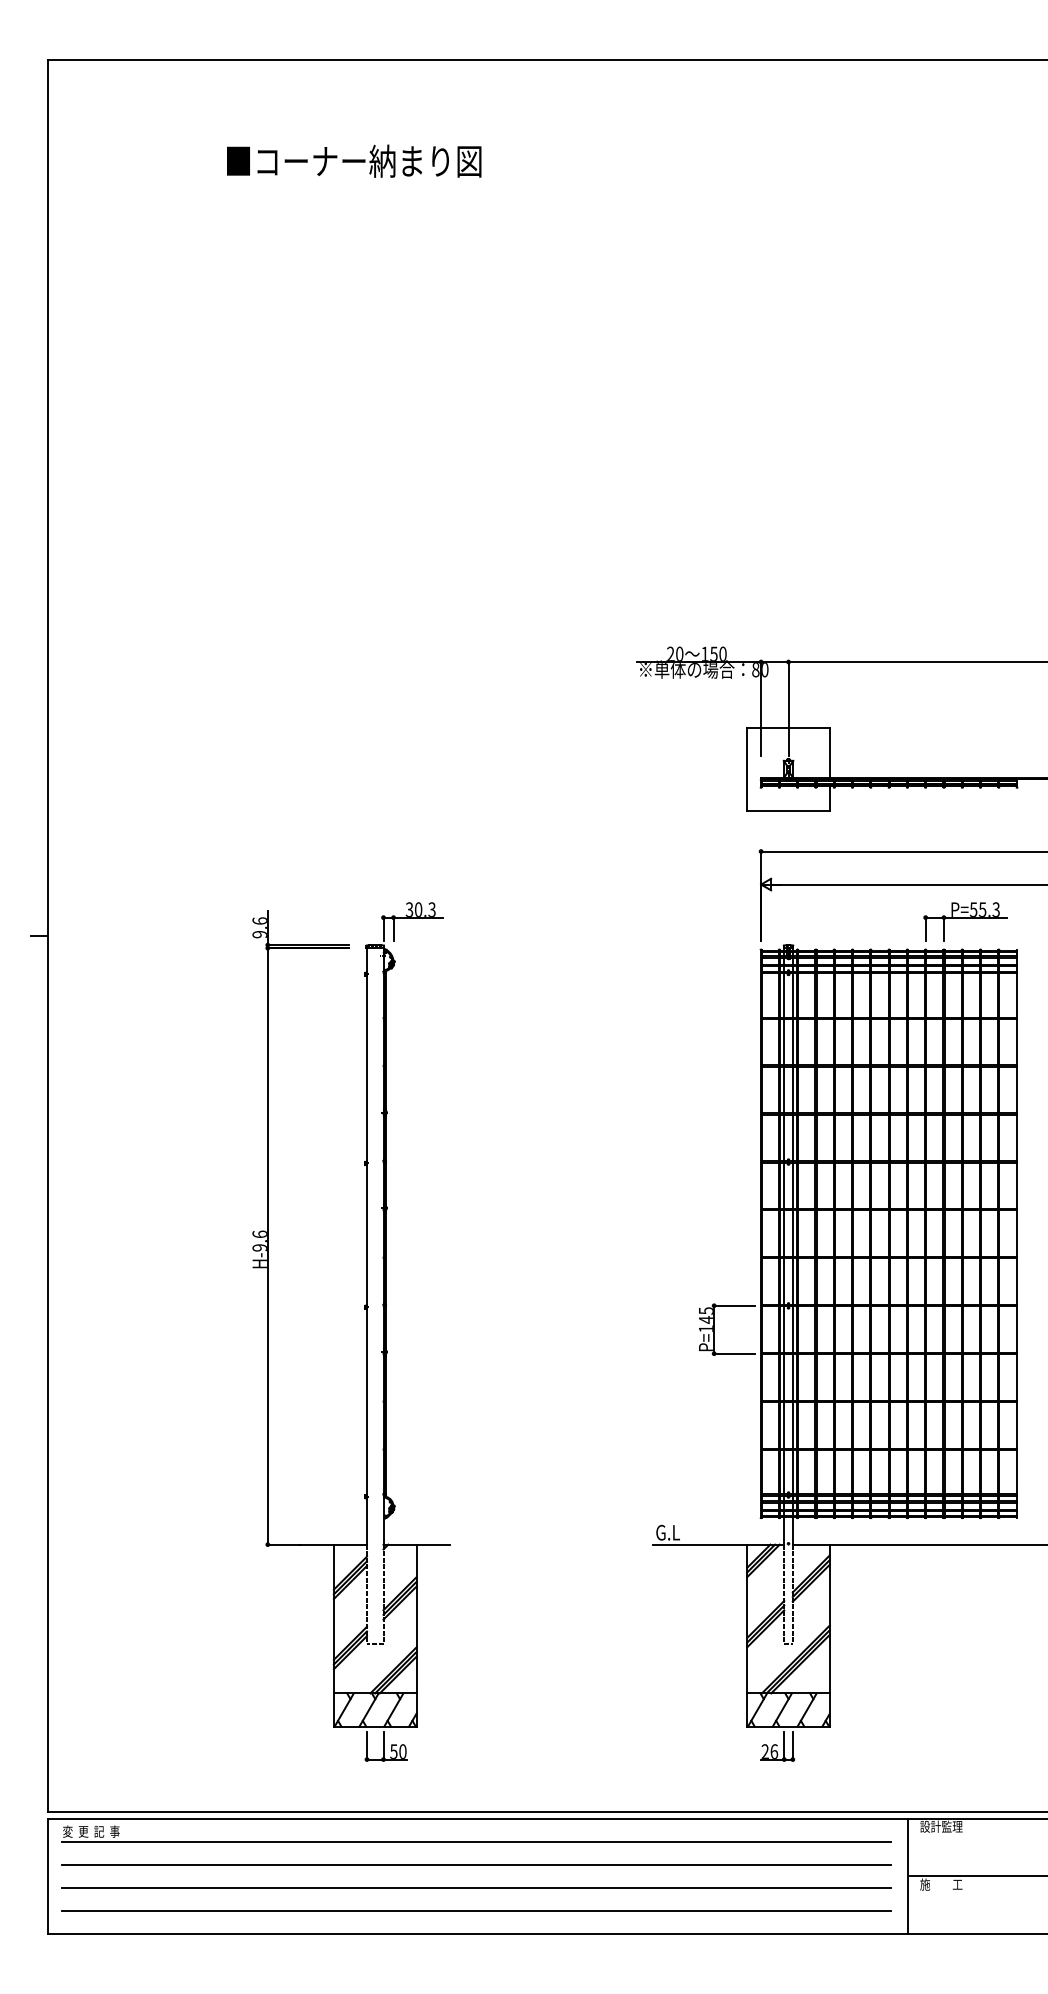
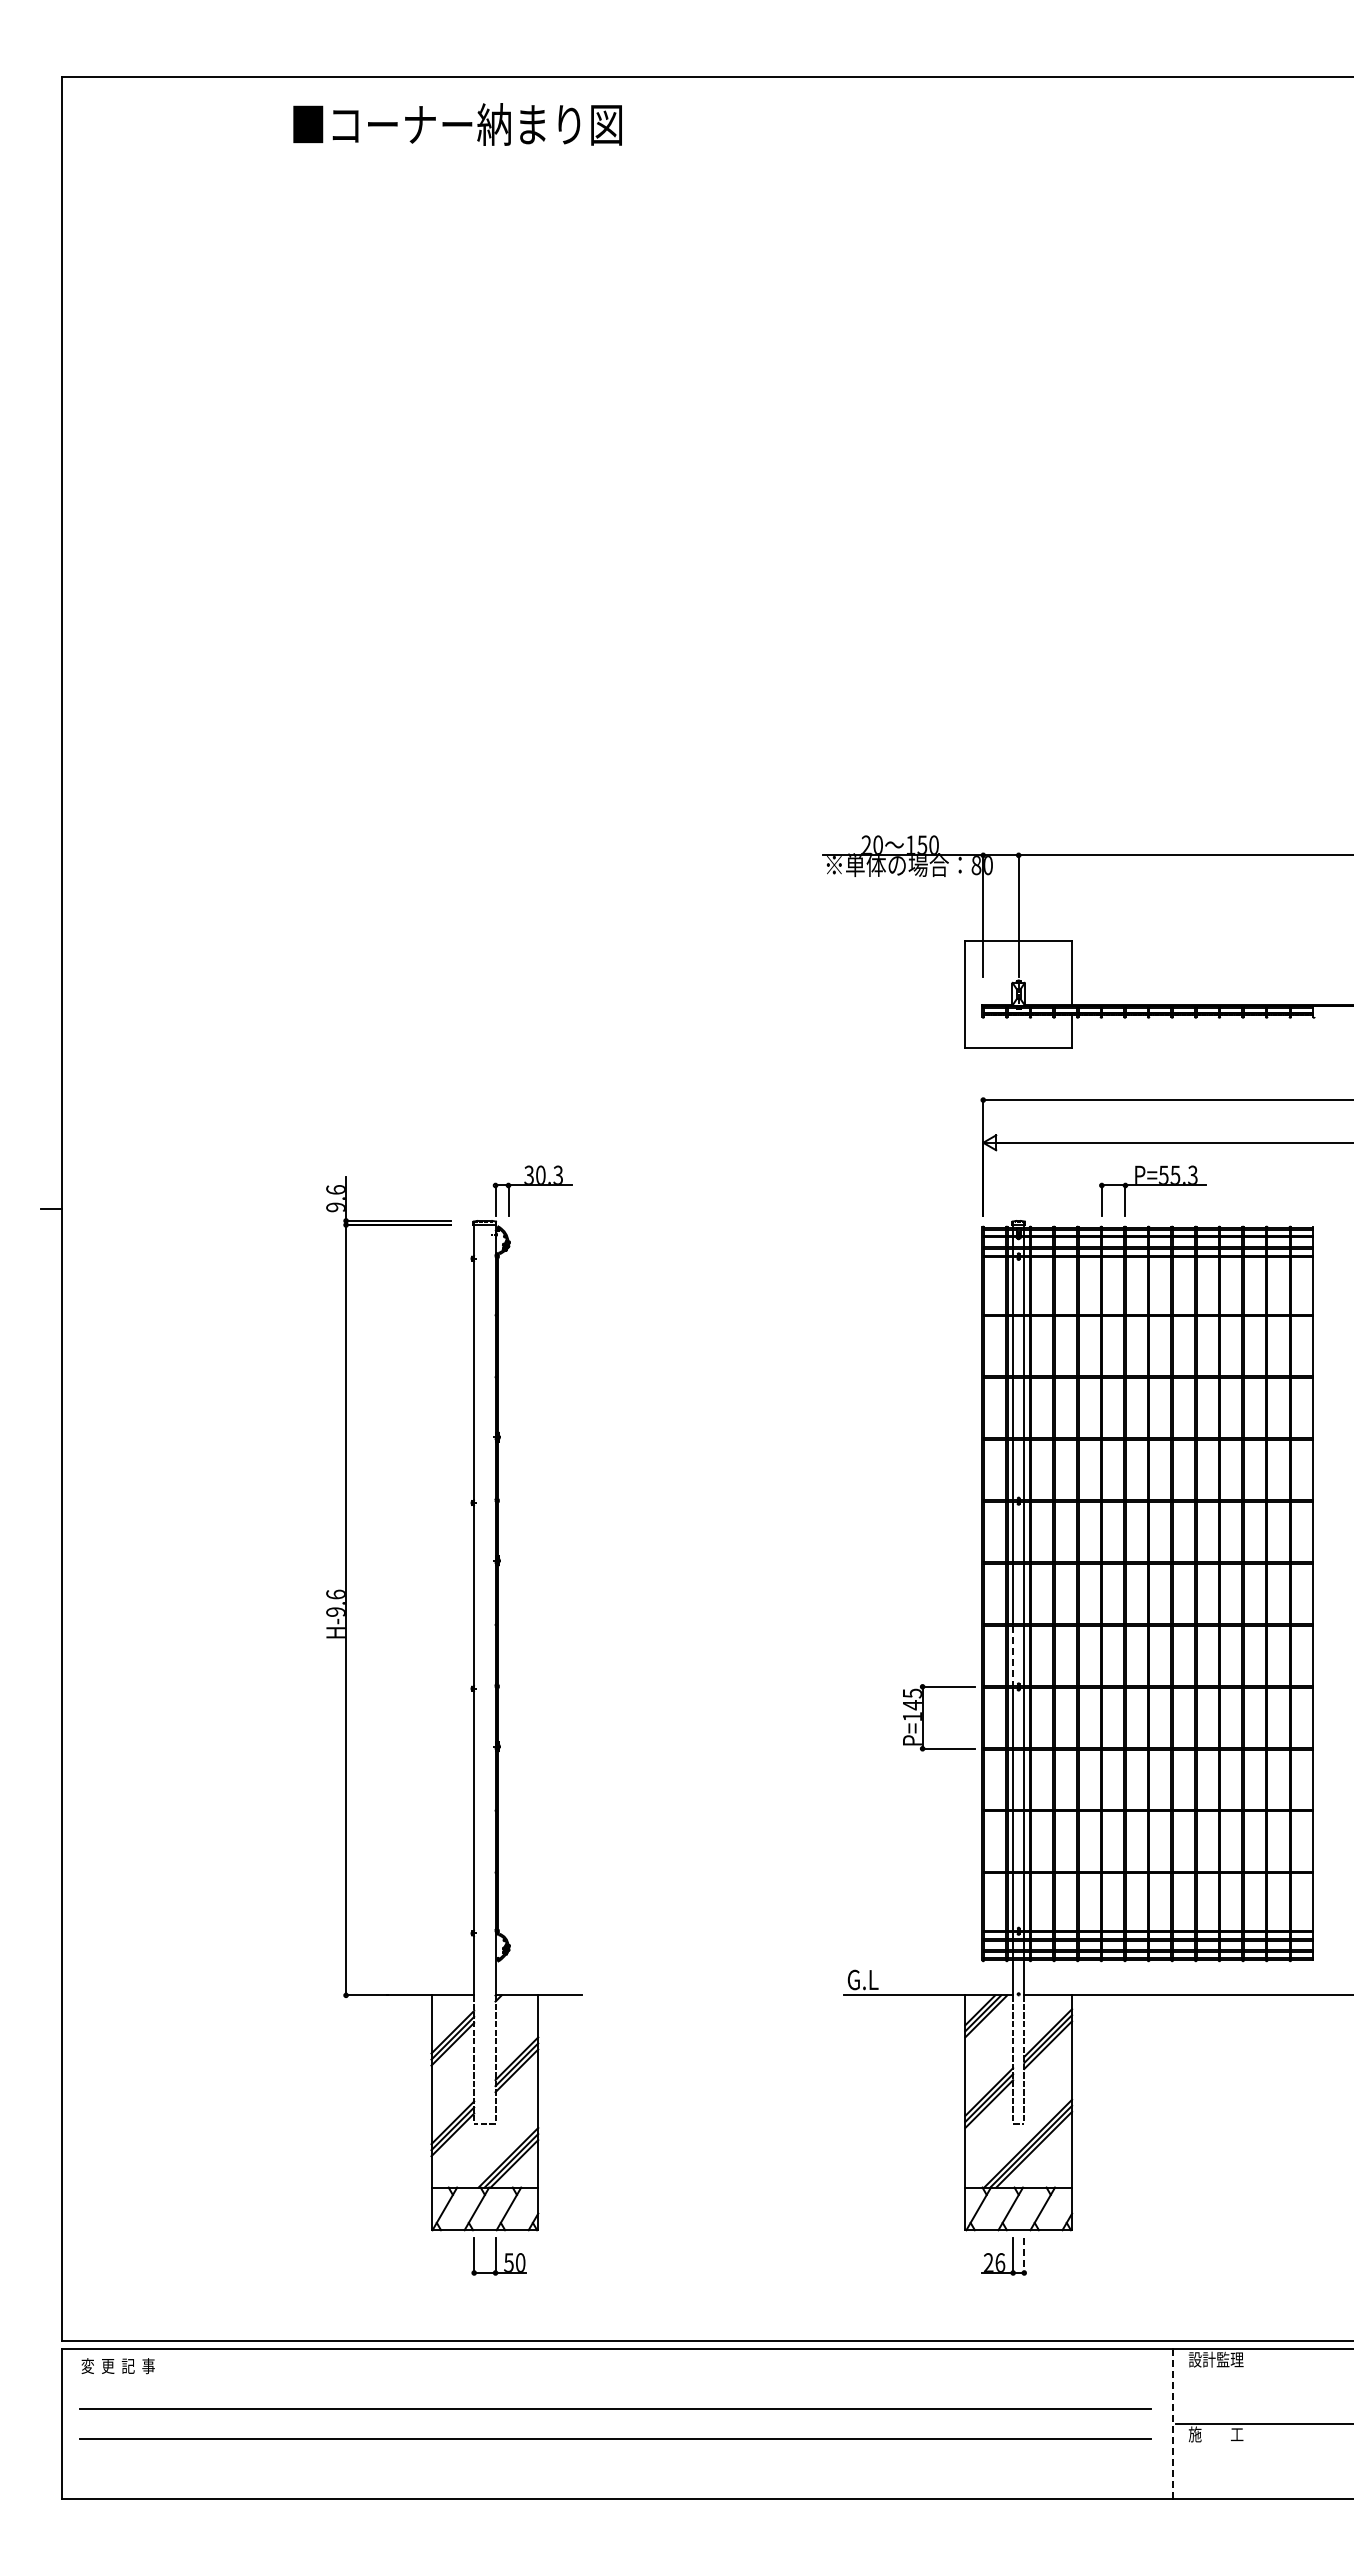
text: (354, 161) -> (457, 124), moved
part: (964, 921) -> (1152, 1190), moved
line: (784, 1282) -> (1013, 1656), solid -> dashed
line: (793, 1746) -> (1024, 2255), solid -> dashed
line: (476, 1842) -> (615, 2379), removed
line: (907, 1876) -> (1172, 2423), solid -> dashed
line: (476, 1910) -> (615, 2468), removed

